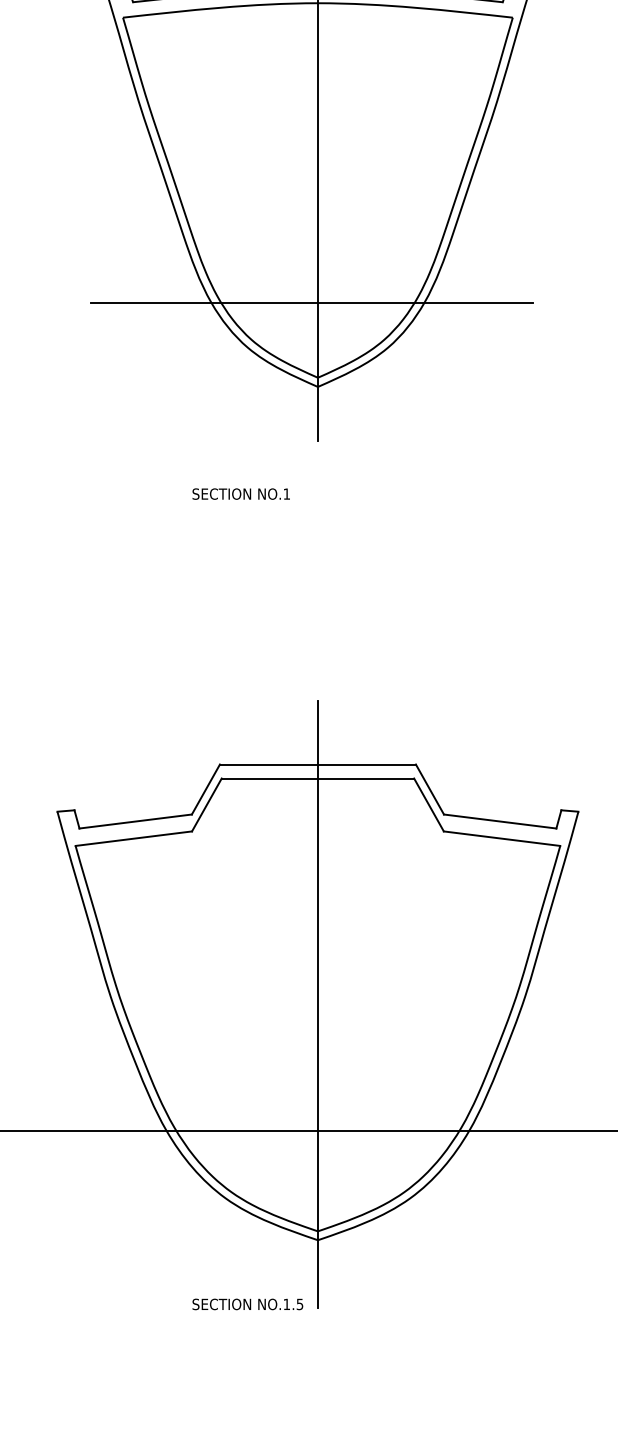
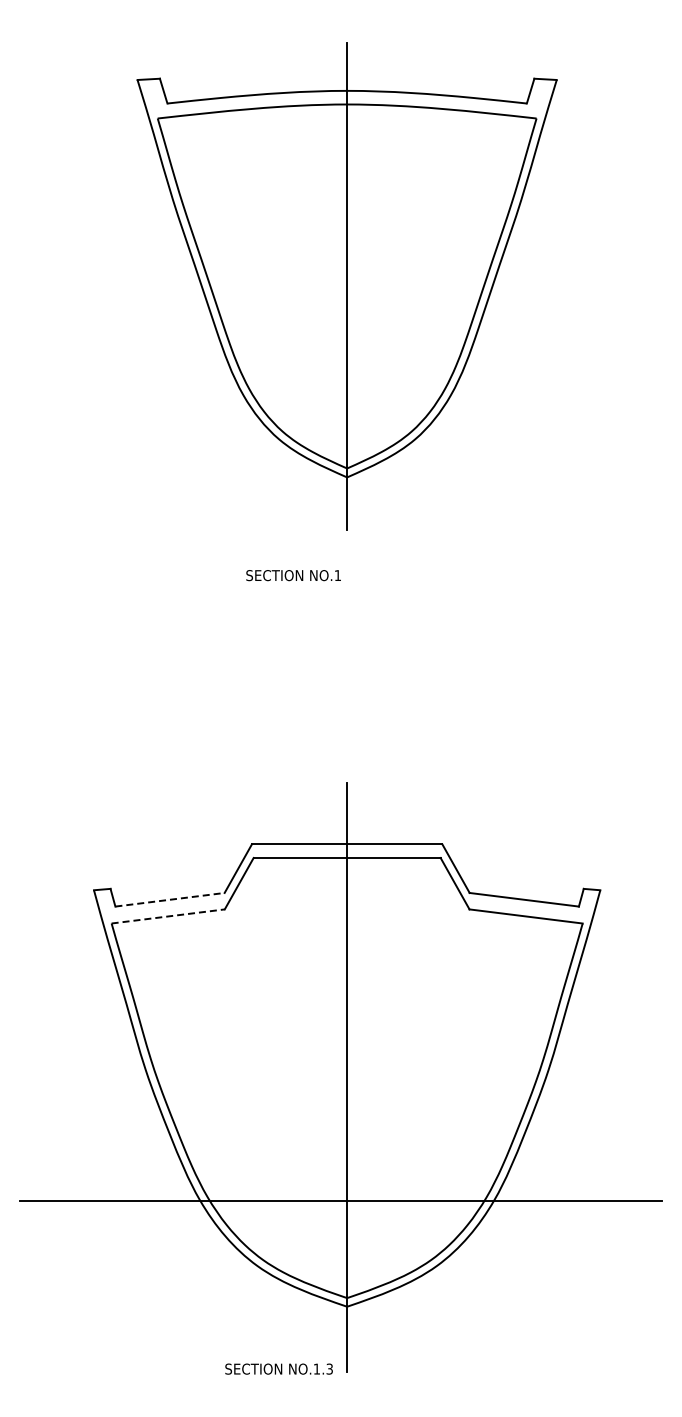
line: (312, 302) -> (341, 395), removed
text: (241, 494) -> (293, 575), moved
line: (136, 821) -> (170, 899), solid -> dashed
line: (134, 838) -> (168, 916), solid -> dashed
text: (299, 1303) -> (329, 1368), NO.1.5 -> NO.1.3

